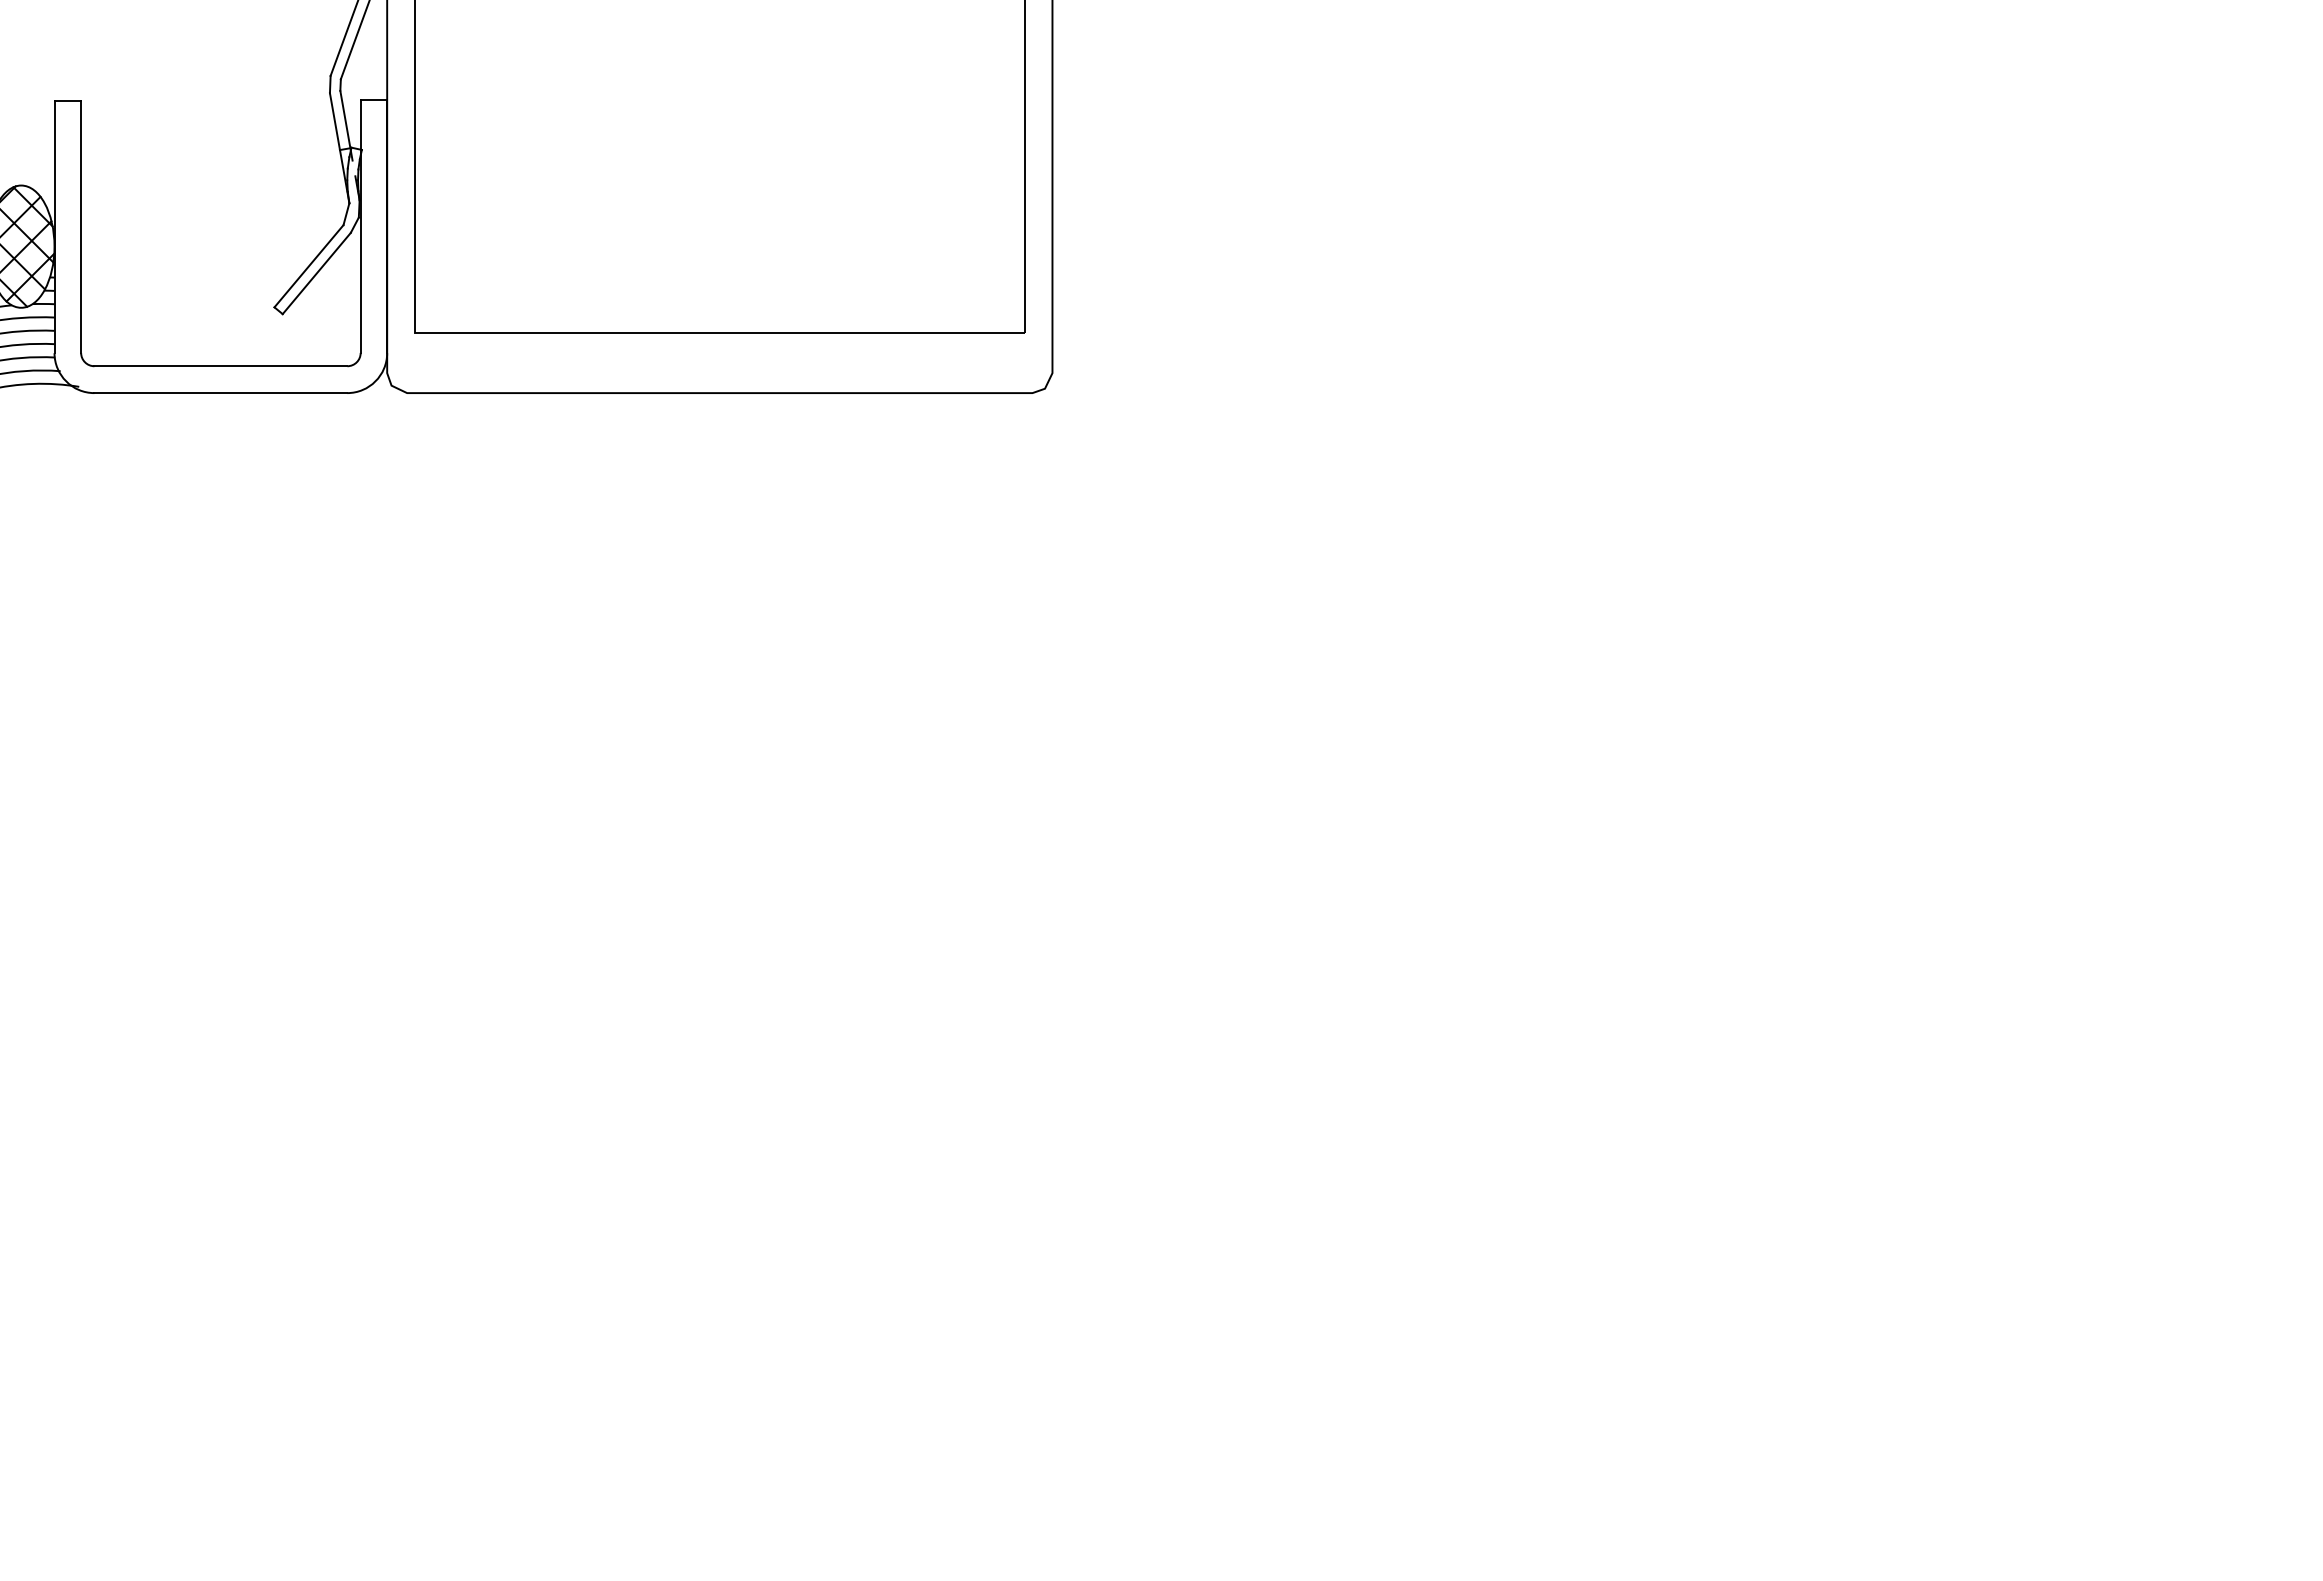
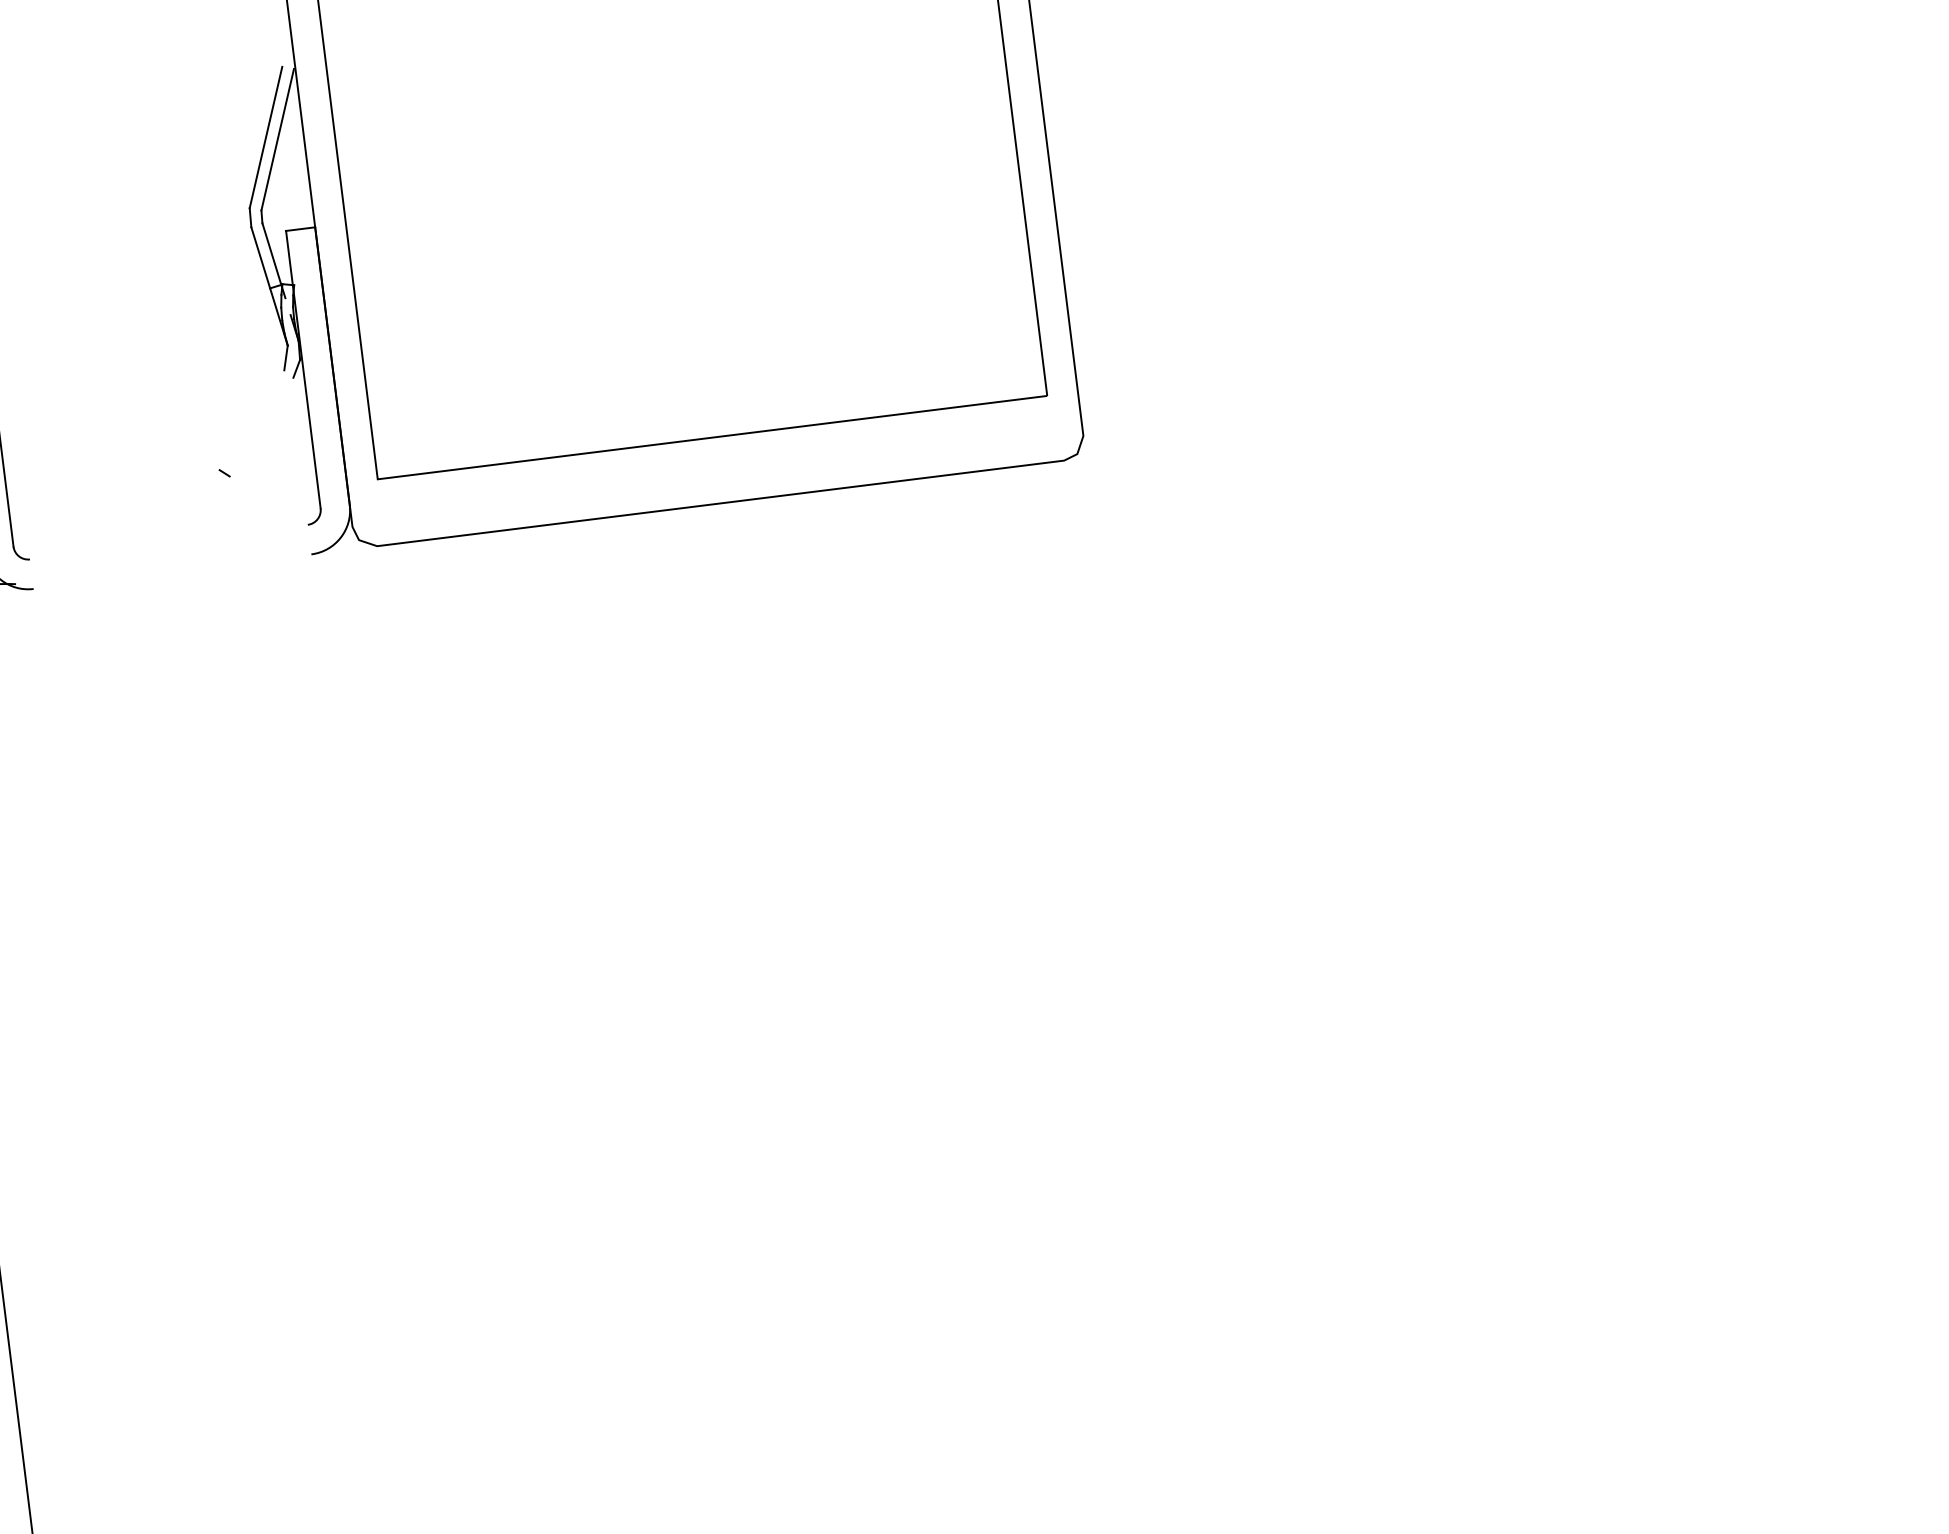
line: (308, 266) -> (251, 420), removed
line: (316, 273) -> (261, 427), removed
line: (220, 366) -> (168, 542), removed
line: (220, 393) -> (172, 572), removed

